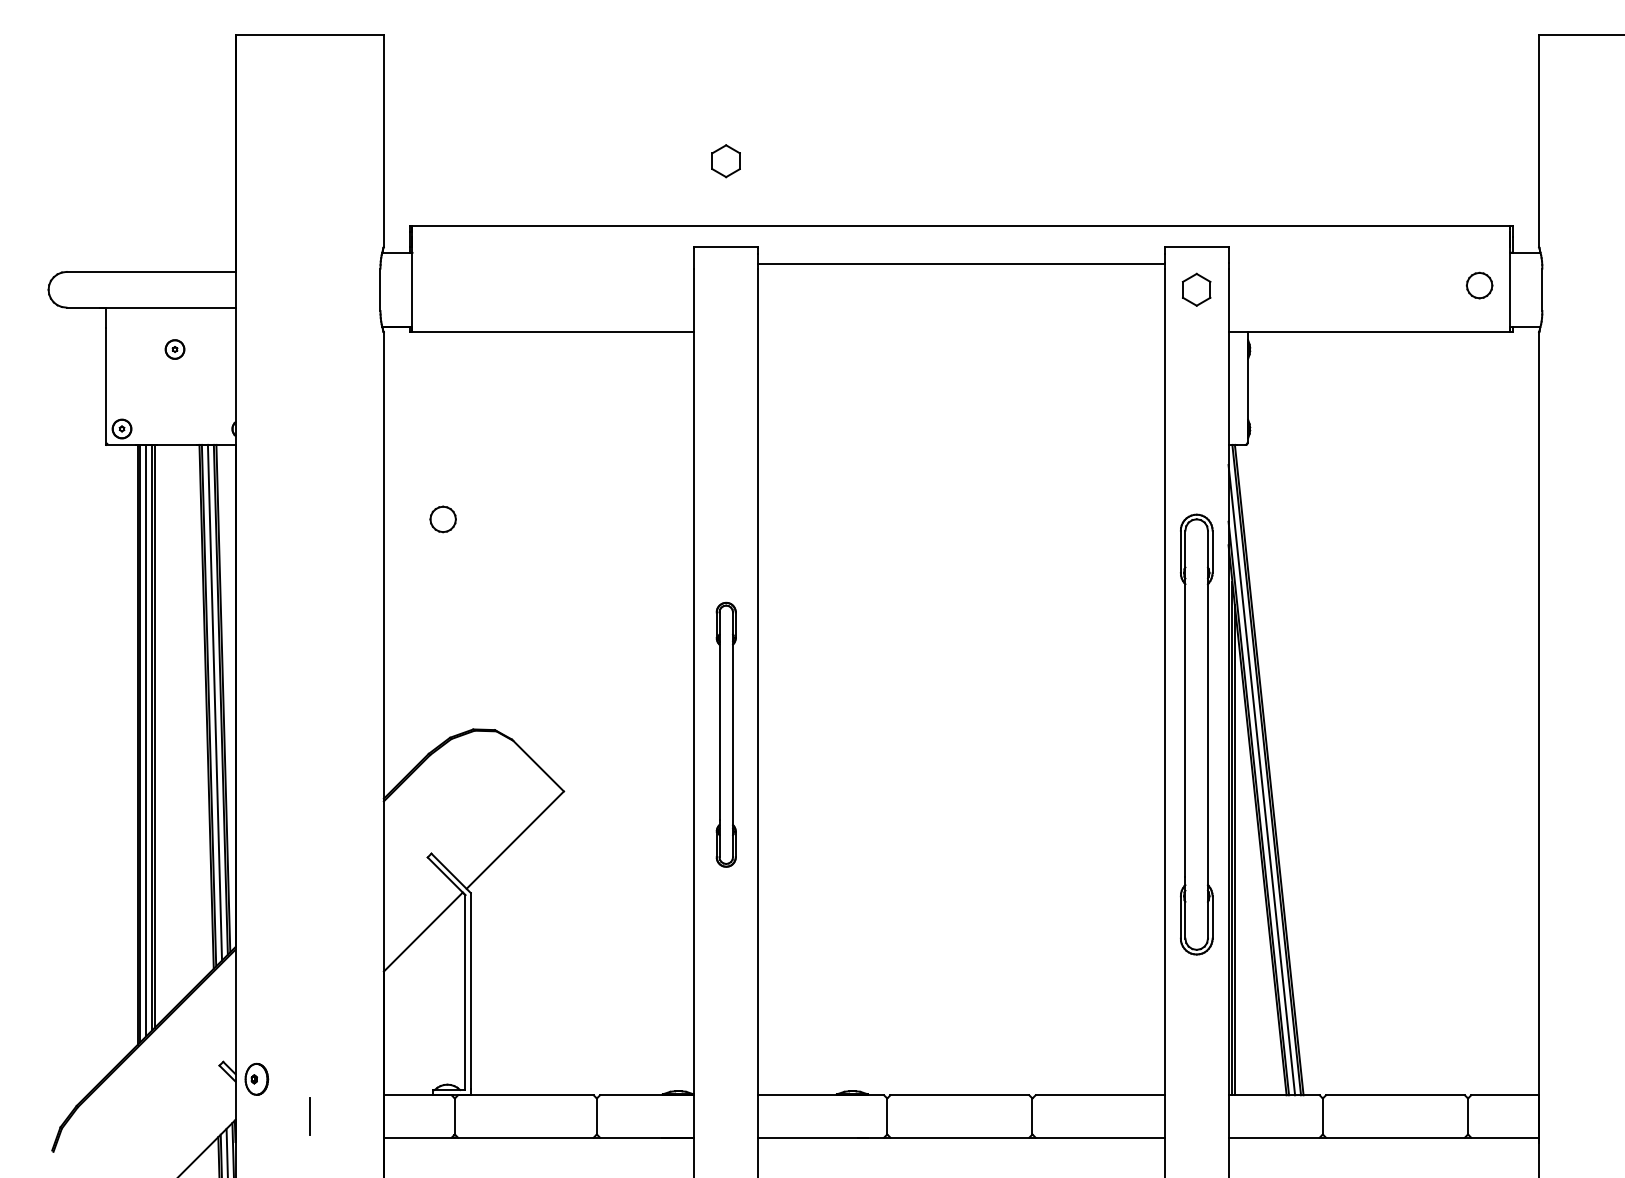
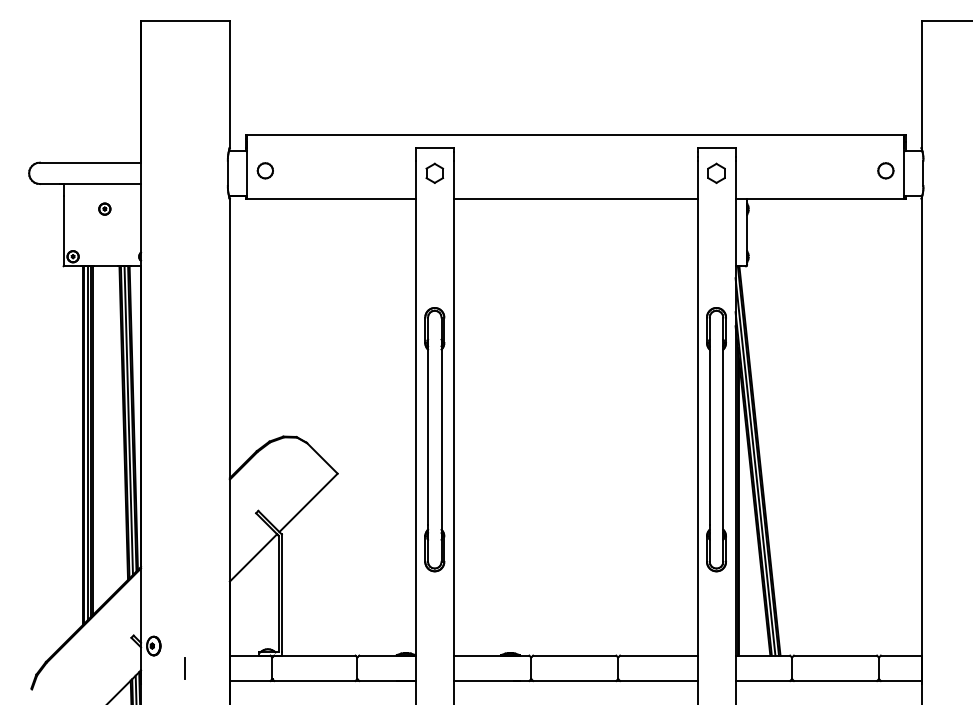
part: (725, 159) -> (434, 172), moved
line: (961, 263) -> (575, 198), moved
part: (441, 518) -> (264, 170), moved
part: (725, 734) -> (434, 439), size x1.67

